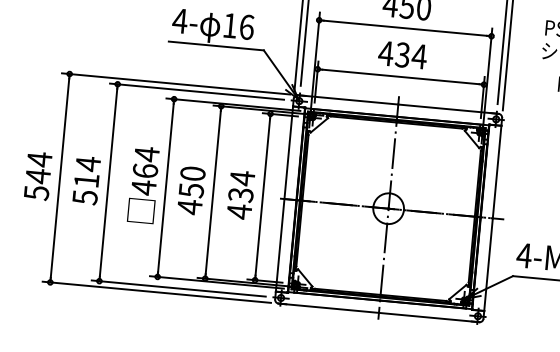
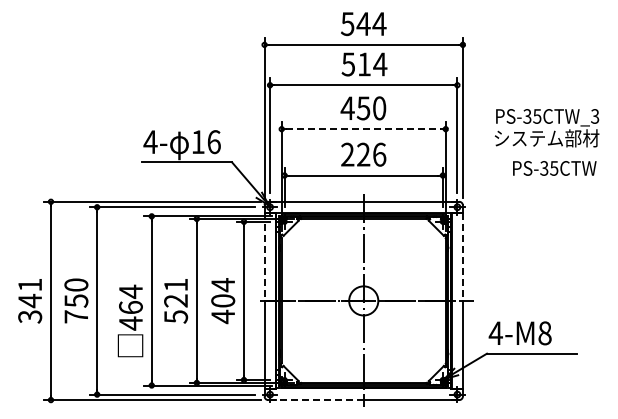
line: (405, 28) -> (363, 129), solid -> dashed
text: (402, 54) -> (363, 154), 434 -> 226
line: (288, 153) -> (264, 257), solid -> dashed
line: (496, 172) -> (462, 257), solid -> dashed
text: (37, 175) -> (29, 300), 544 -> 341
text: (86, 180) -> (76, 300), 514 -> 750
text: (143, 184) -> (130, 320), moved
text: (191, 191) -> (176, 301), 450 -> 521
text: (241, 194) -> (223, 300), 434 -> 404
line: (329, 308) -> (316, 400), solid -> dashed

